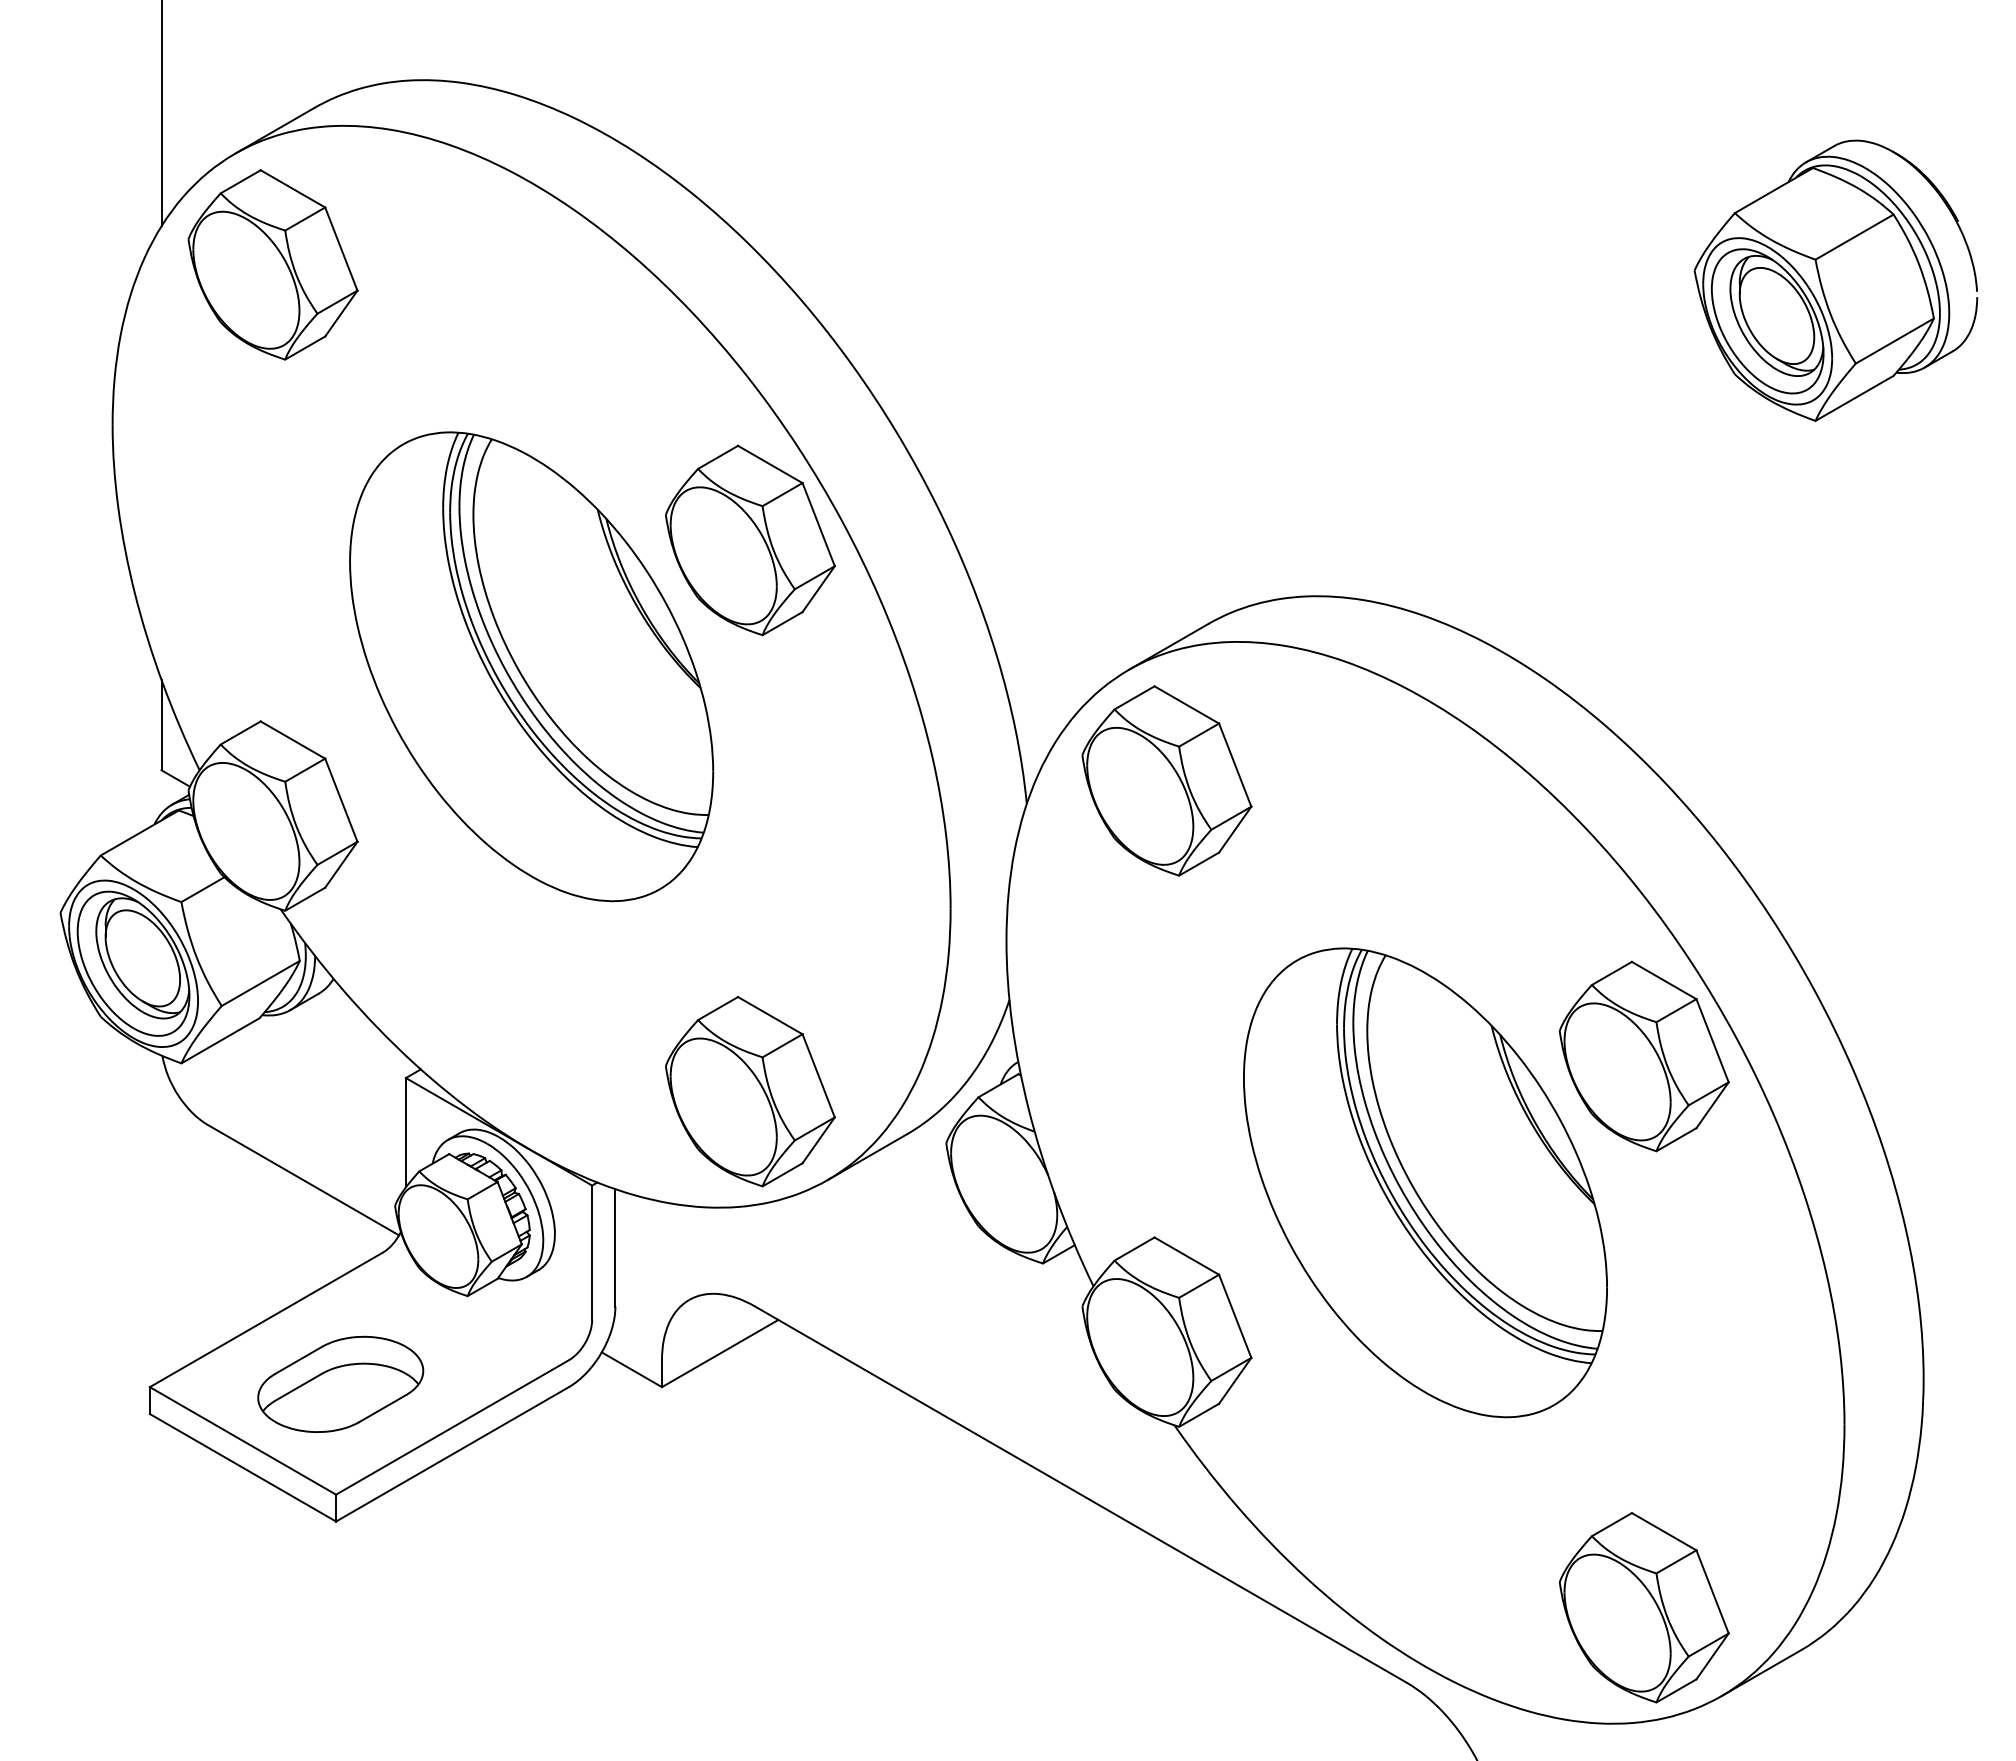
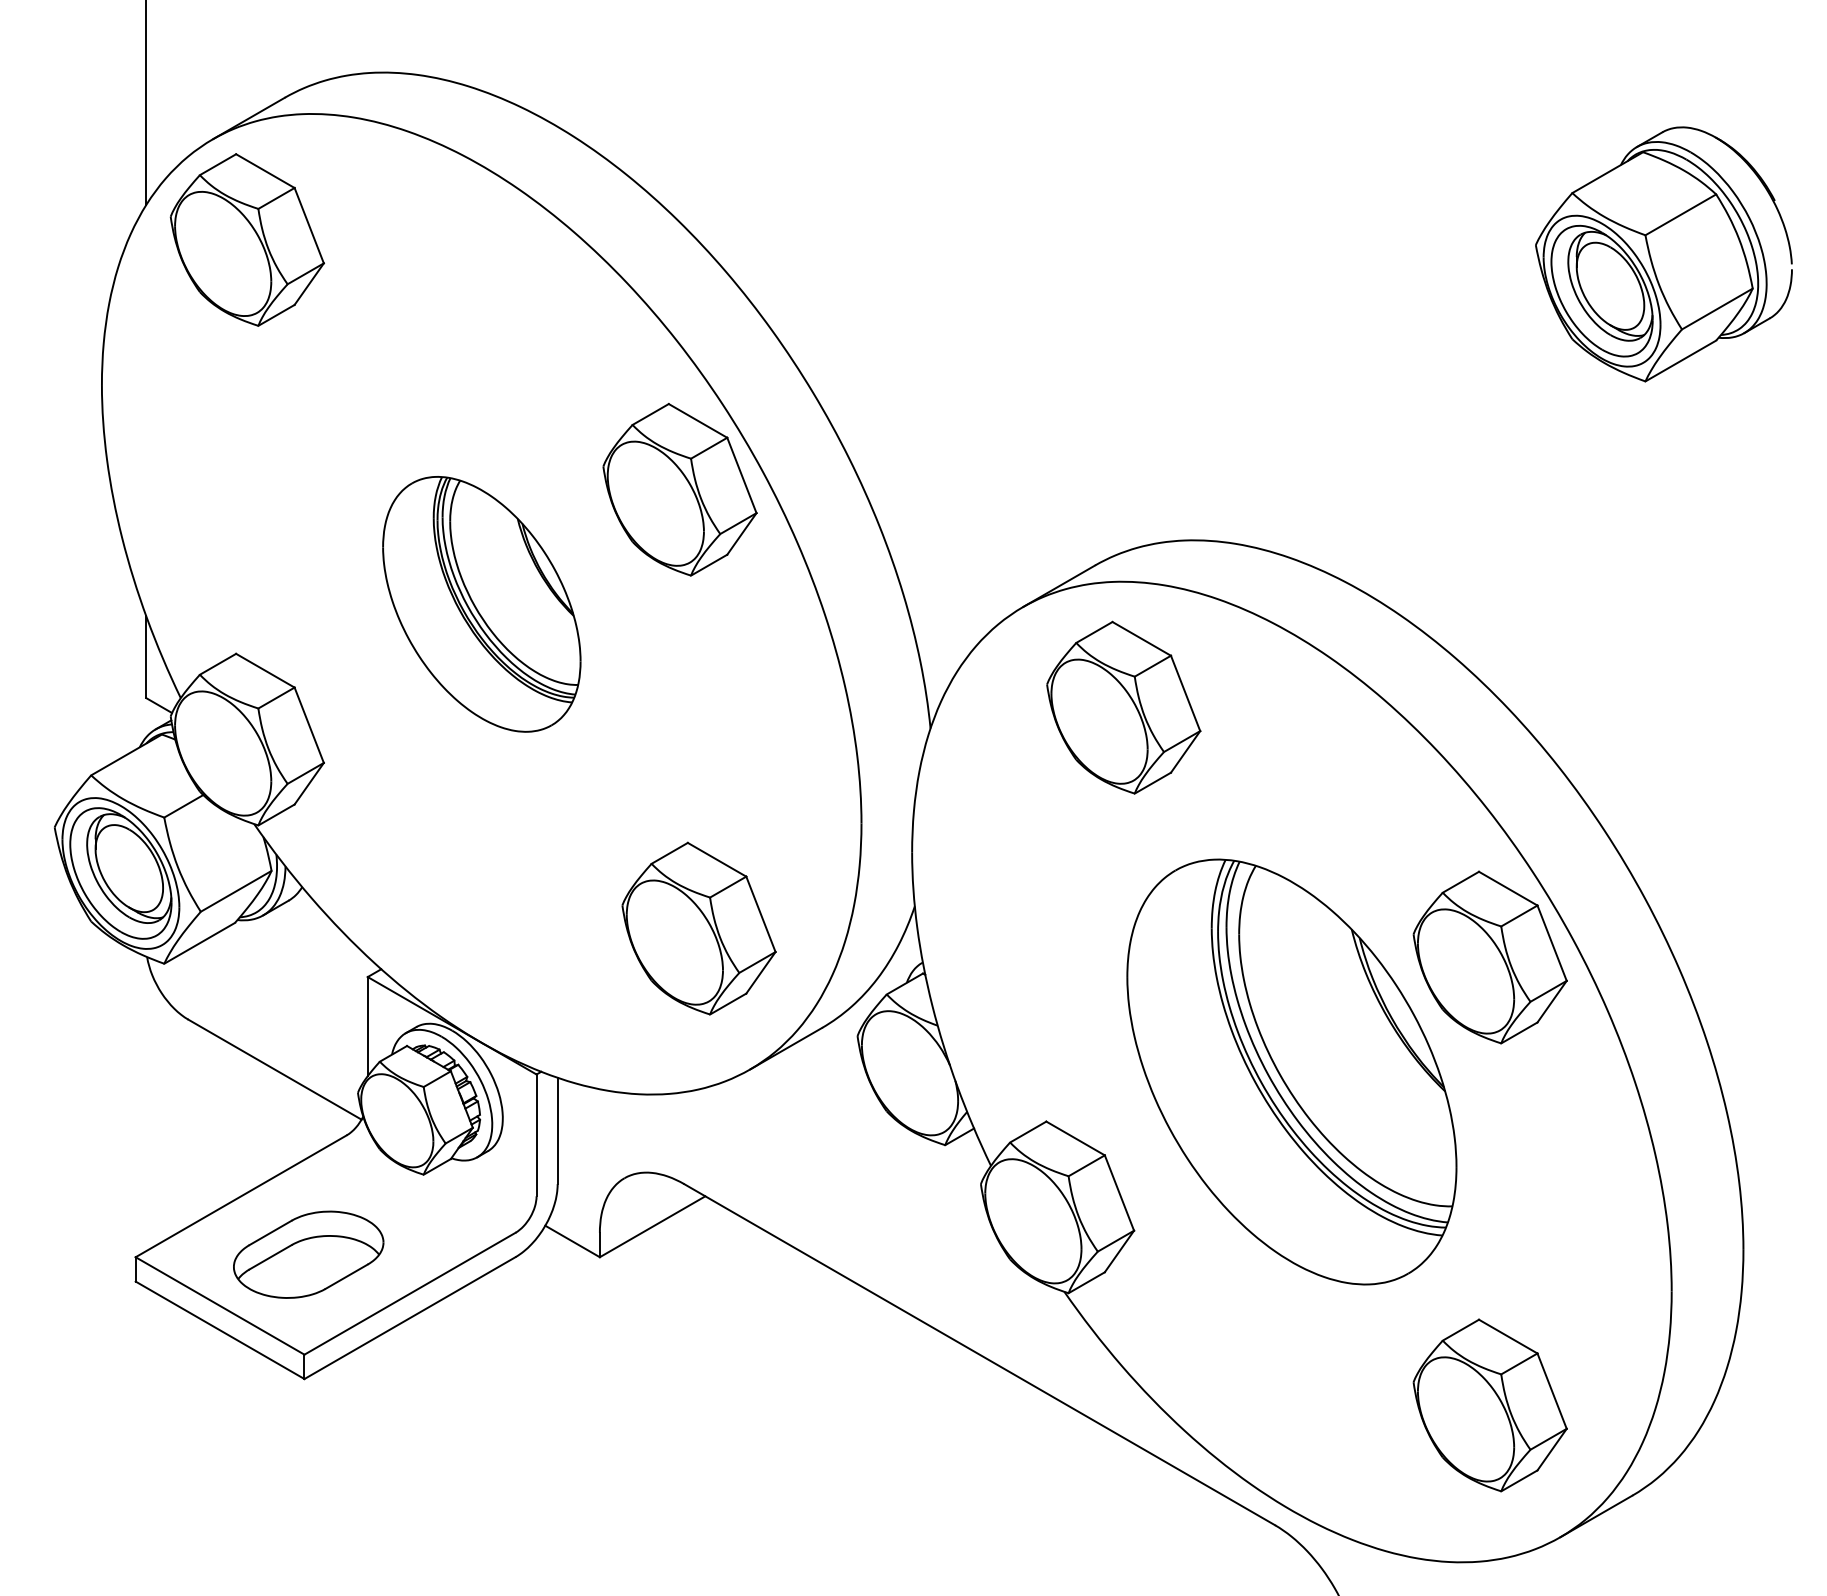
part: (531, 666) -> (481, 604), size x0.6
part: (1166, 780) -> (1123, 707), moved
part: (750, 1091) -> (699, 928), moved
part: (1643, 1607) -> (1489, 1405), moved

